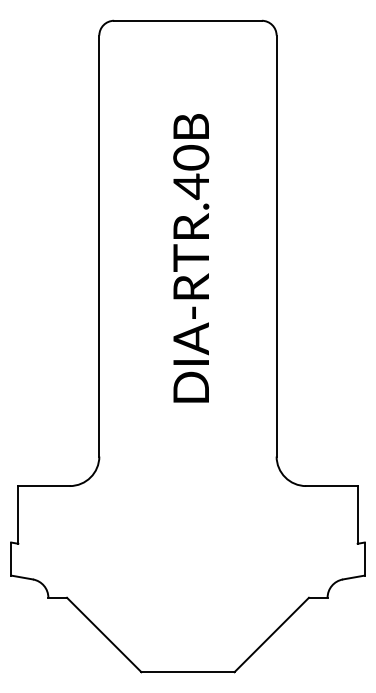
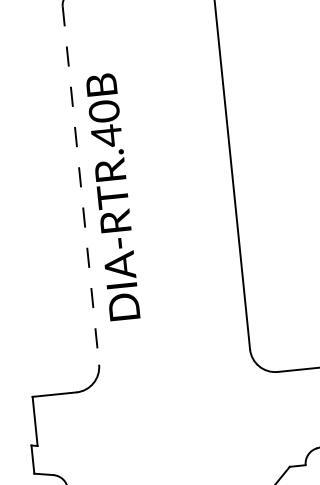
line: (99, 246) -> (81, 185), solid -> dashed
text: (191, 258) -> (113, 197), moved

